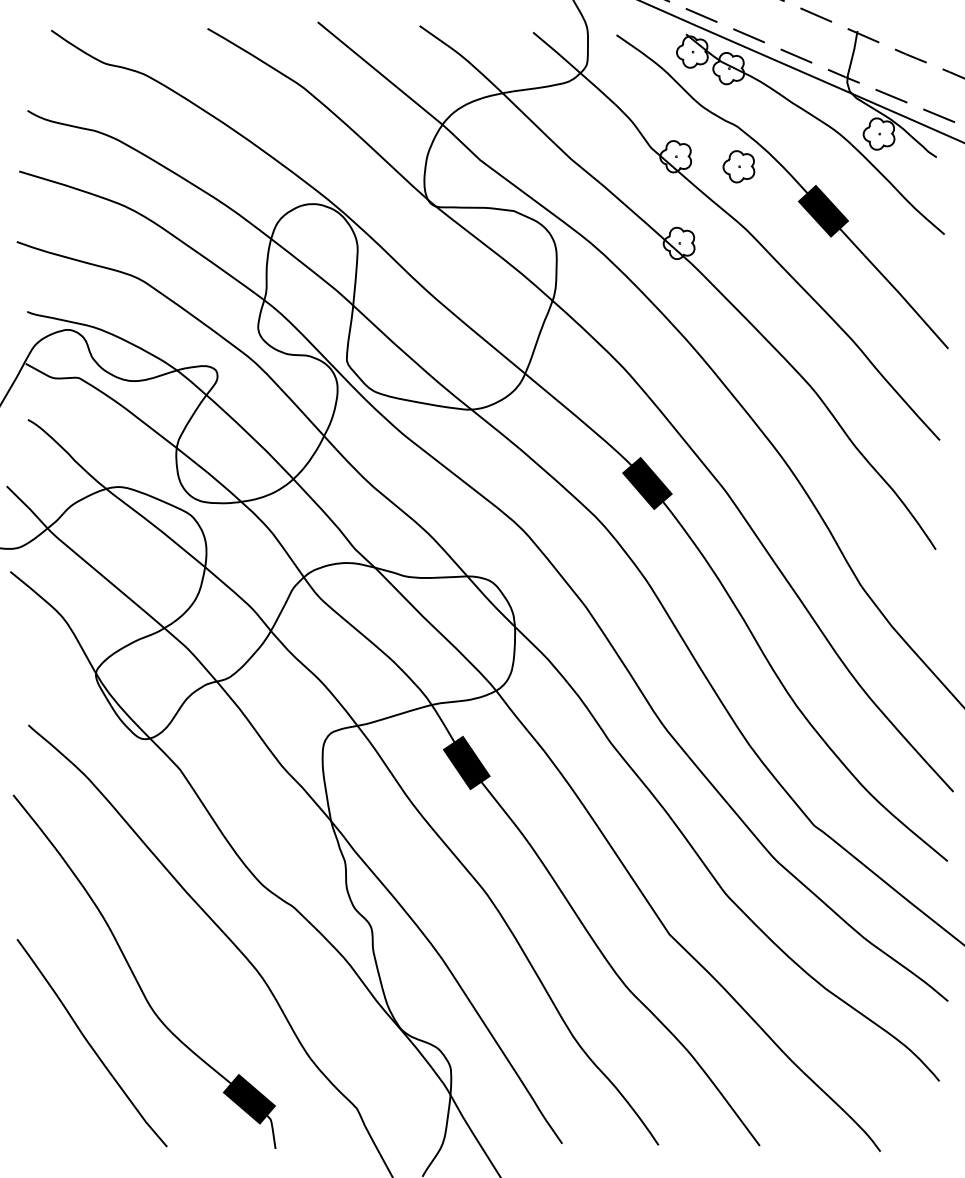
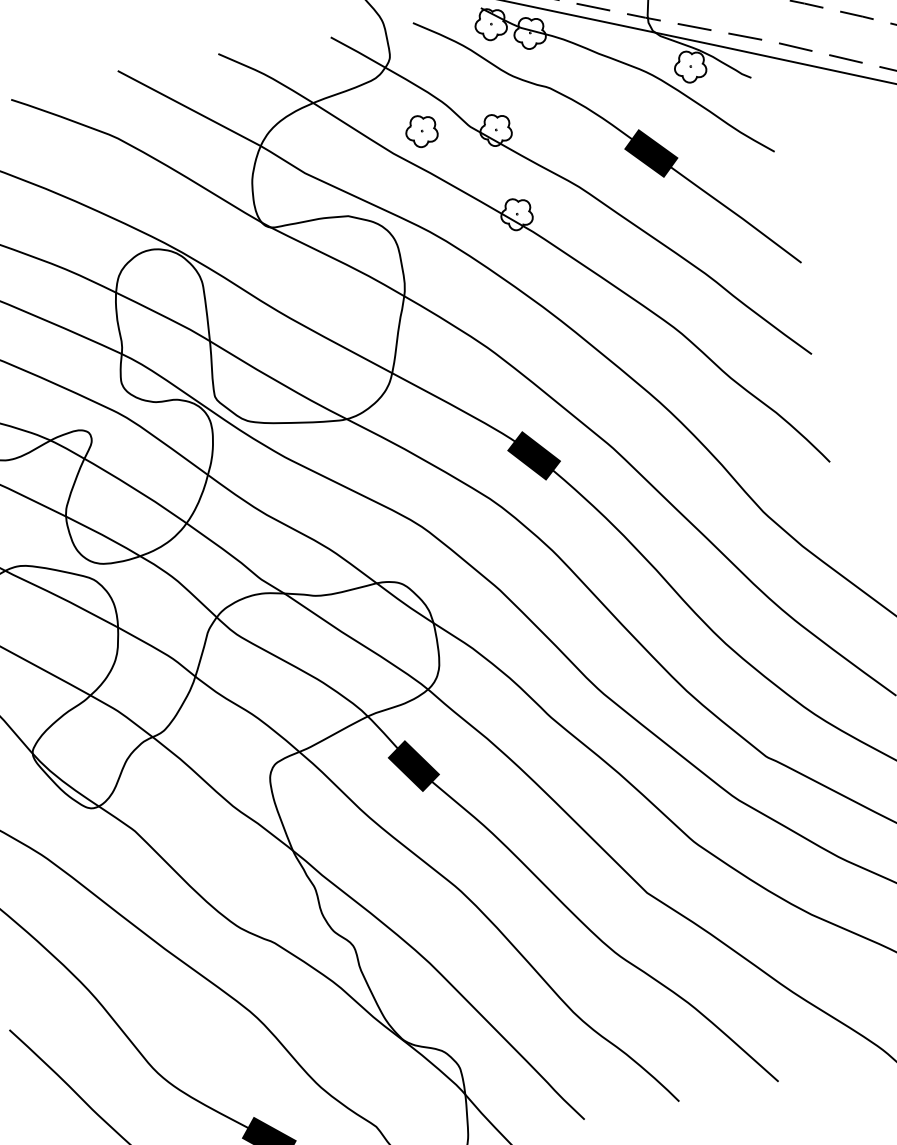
part: (738, 166) -> (420, 131), moved

